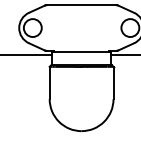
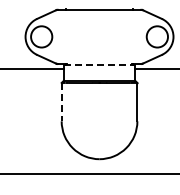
line: (82, 52) -> (100, 65), solid -> dashed
line: (49, 83) -> (61, 102), solid -> dashed

